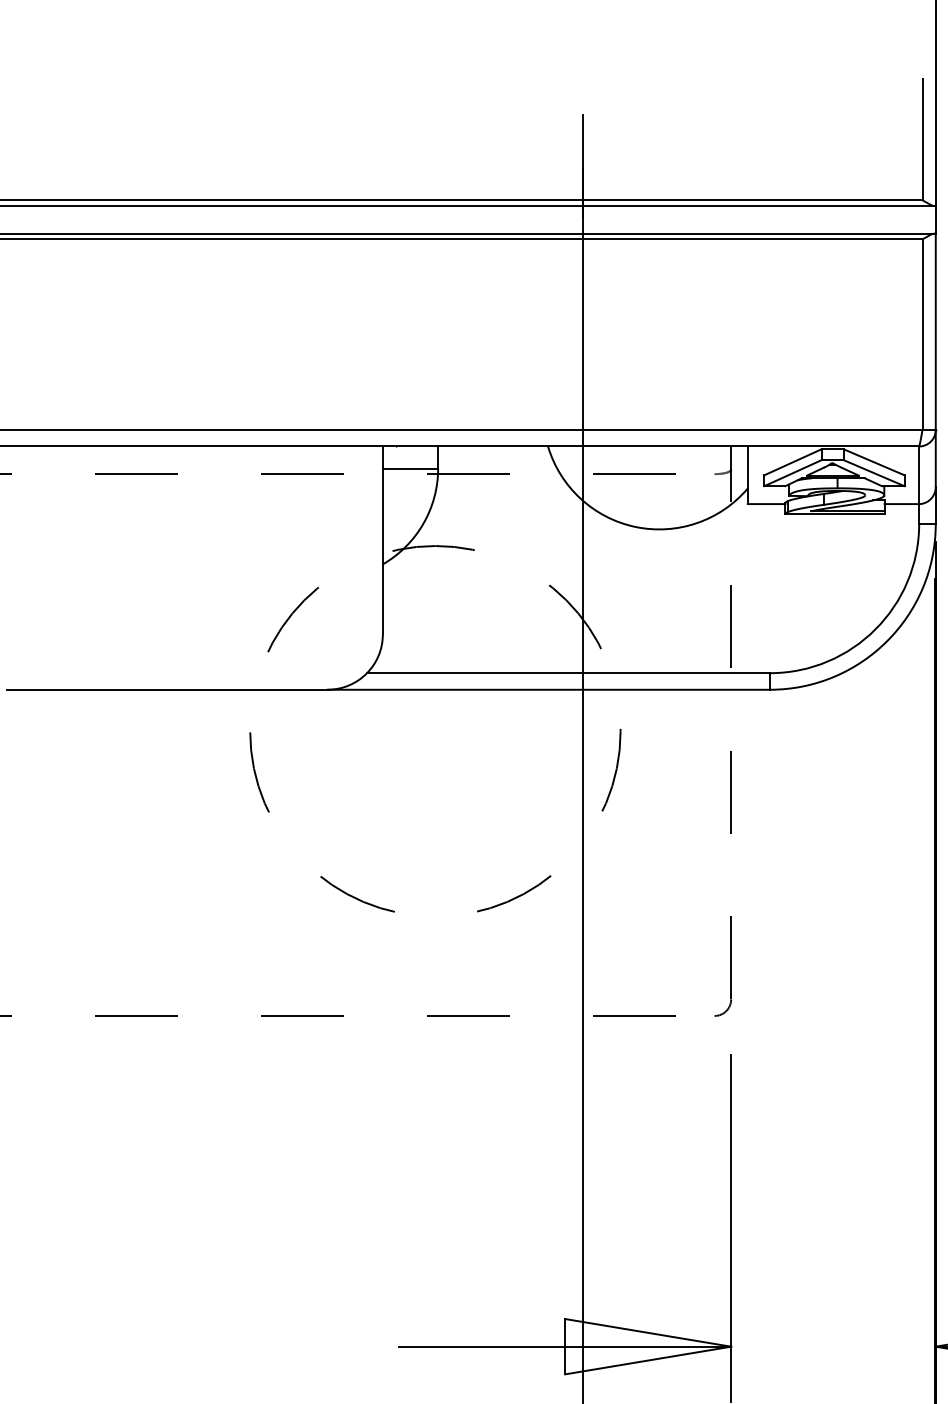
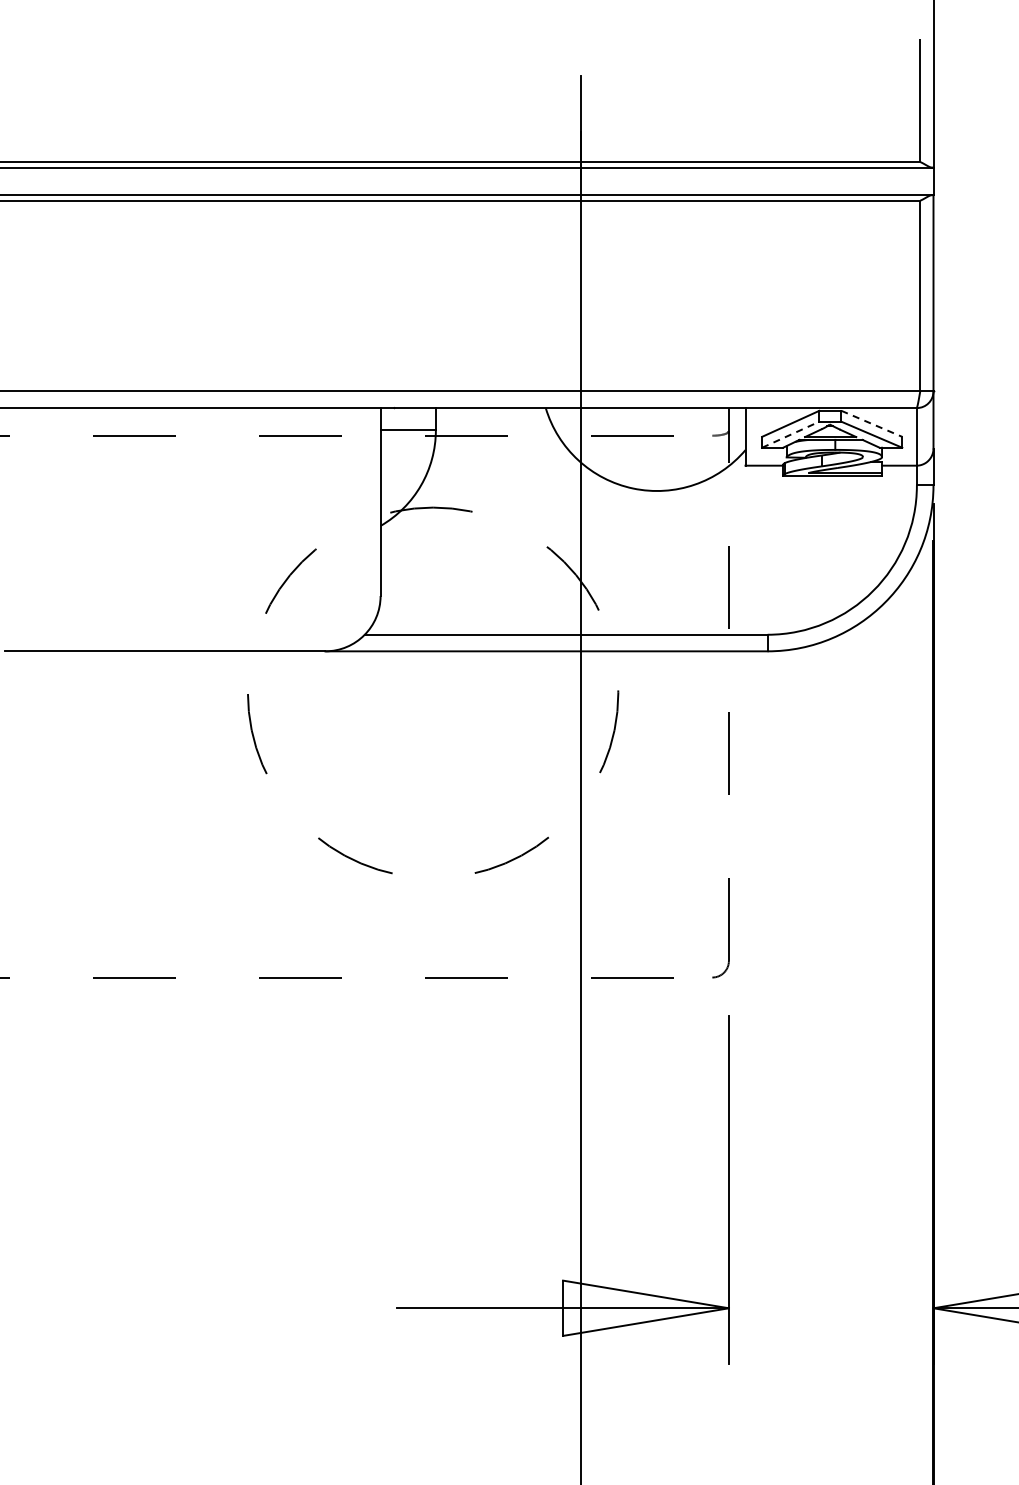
line: (874, 462) -> (872, 424), solid -> dashed
line: (793, 472) -> (791, 434), solid -> dashed

